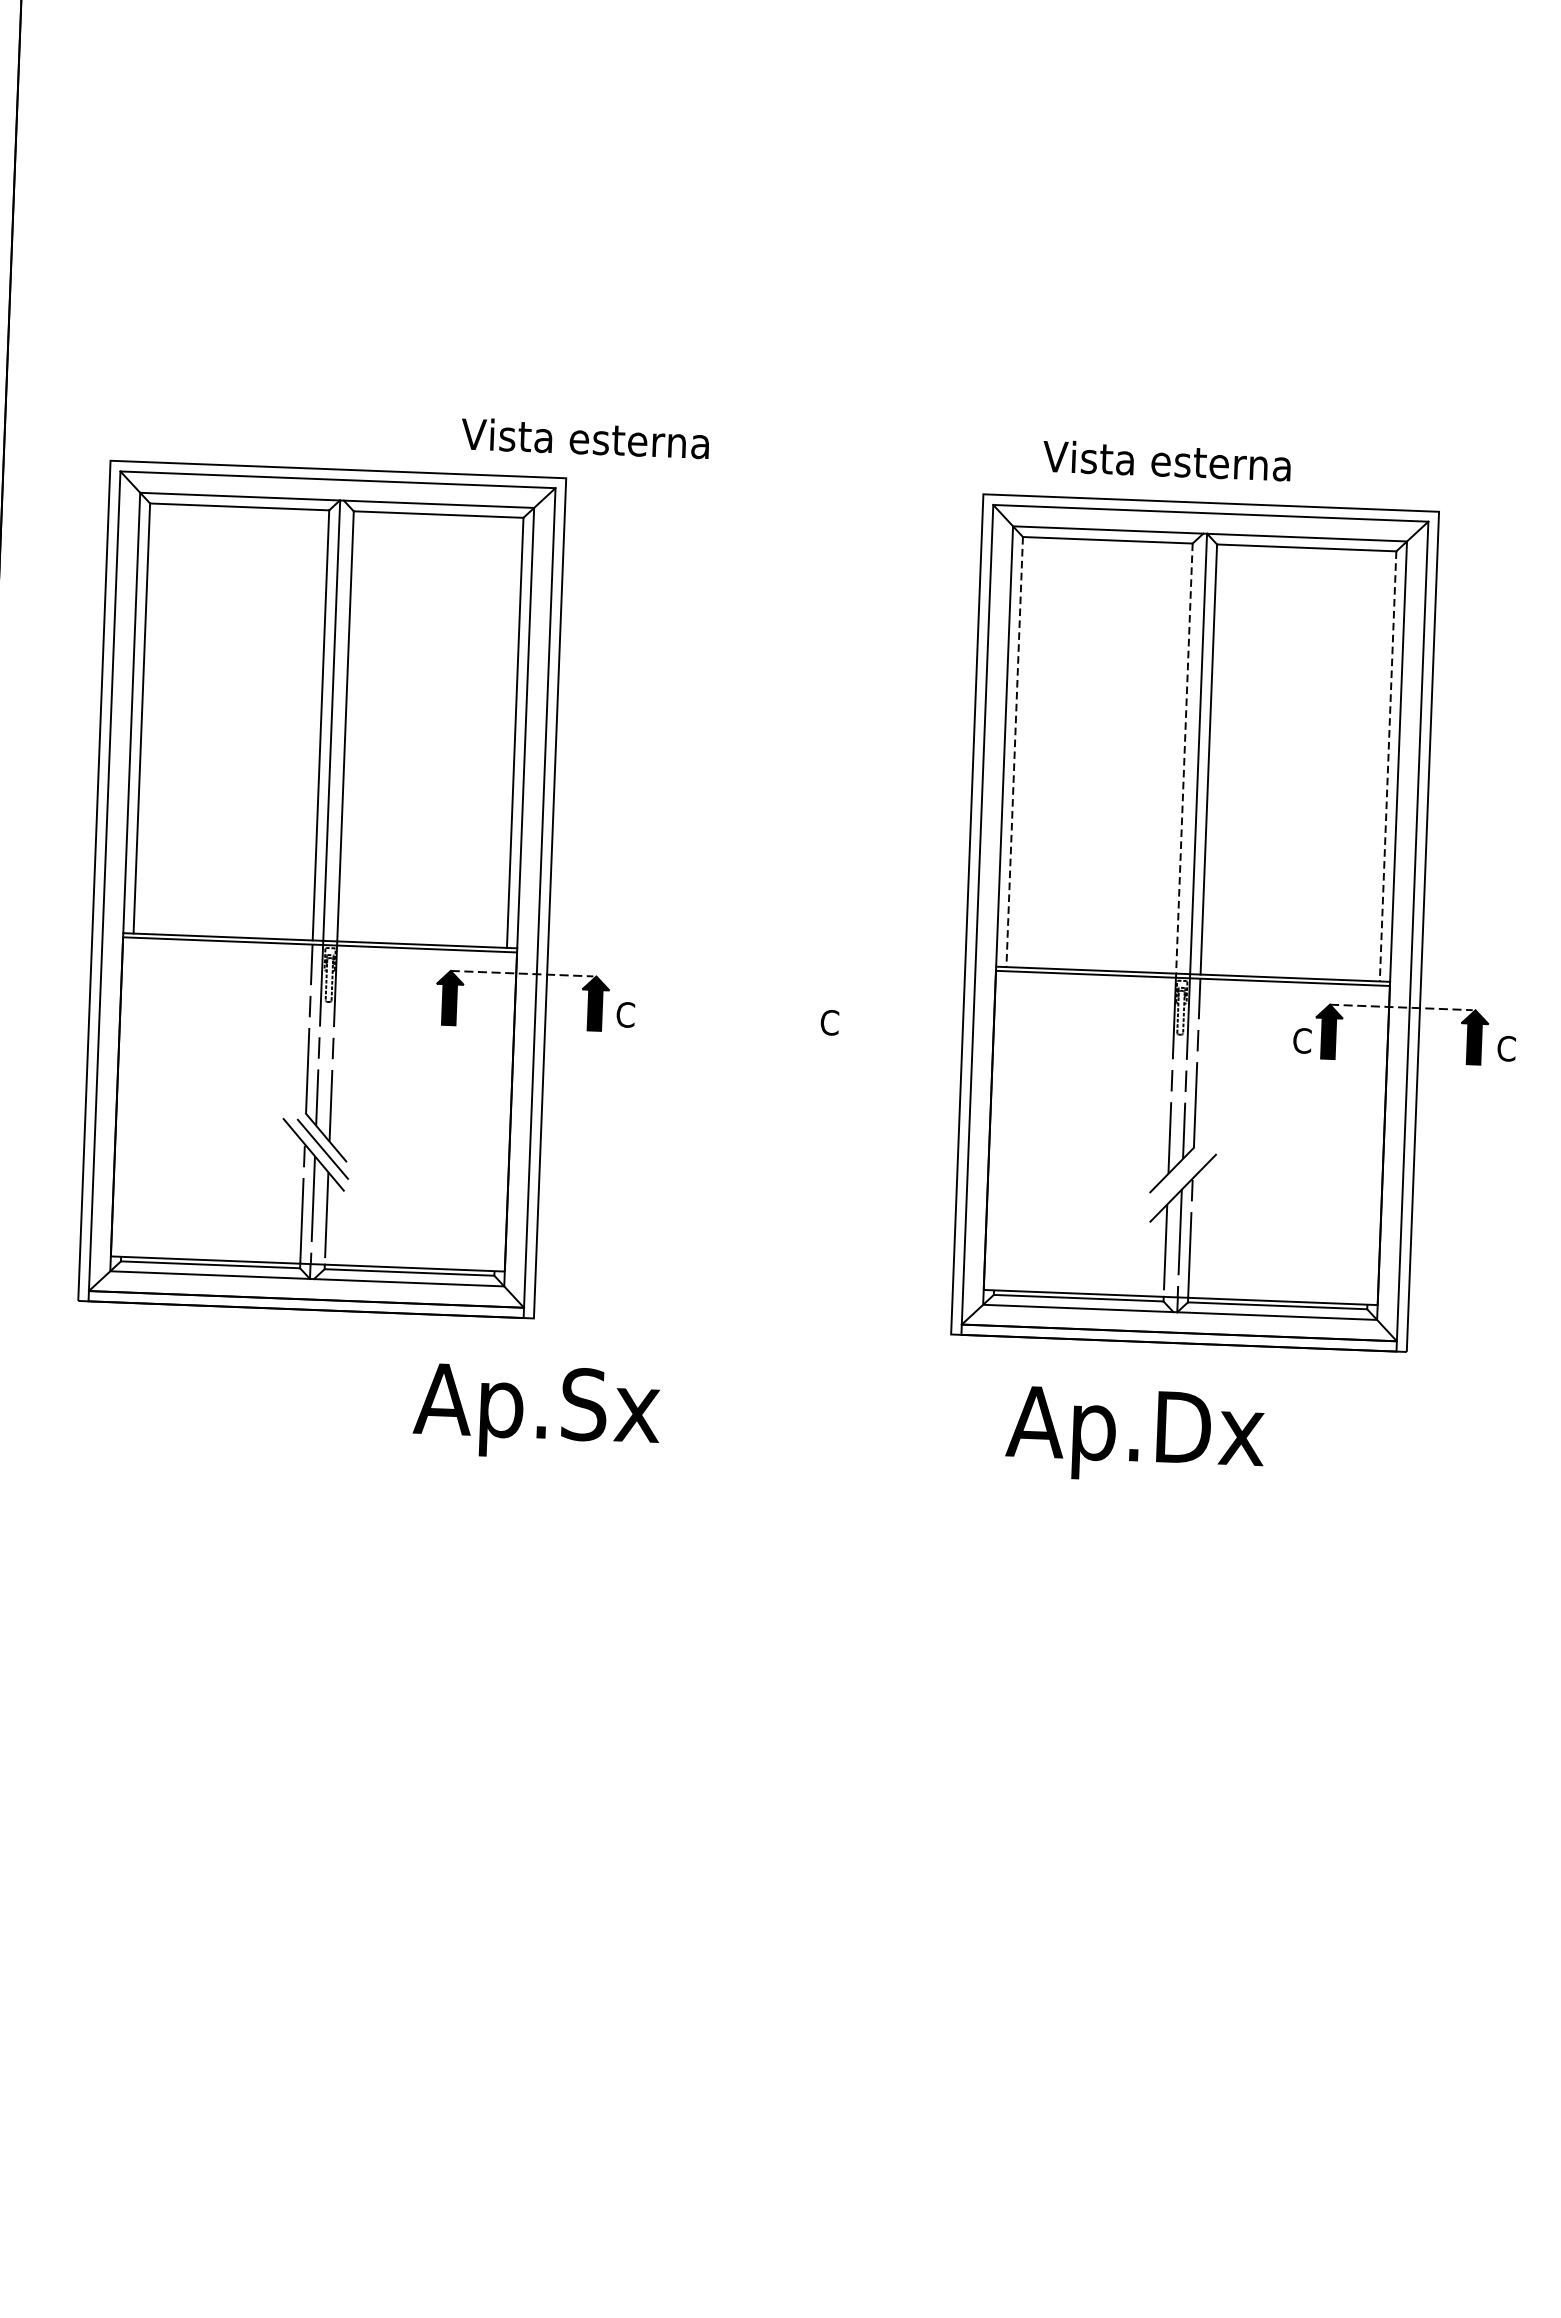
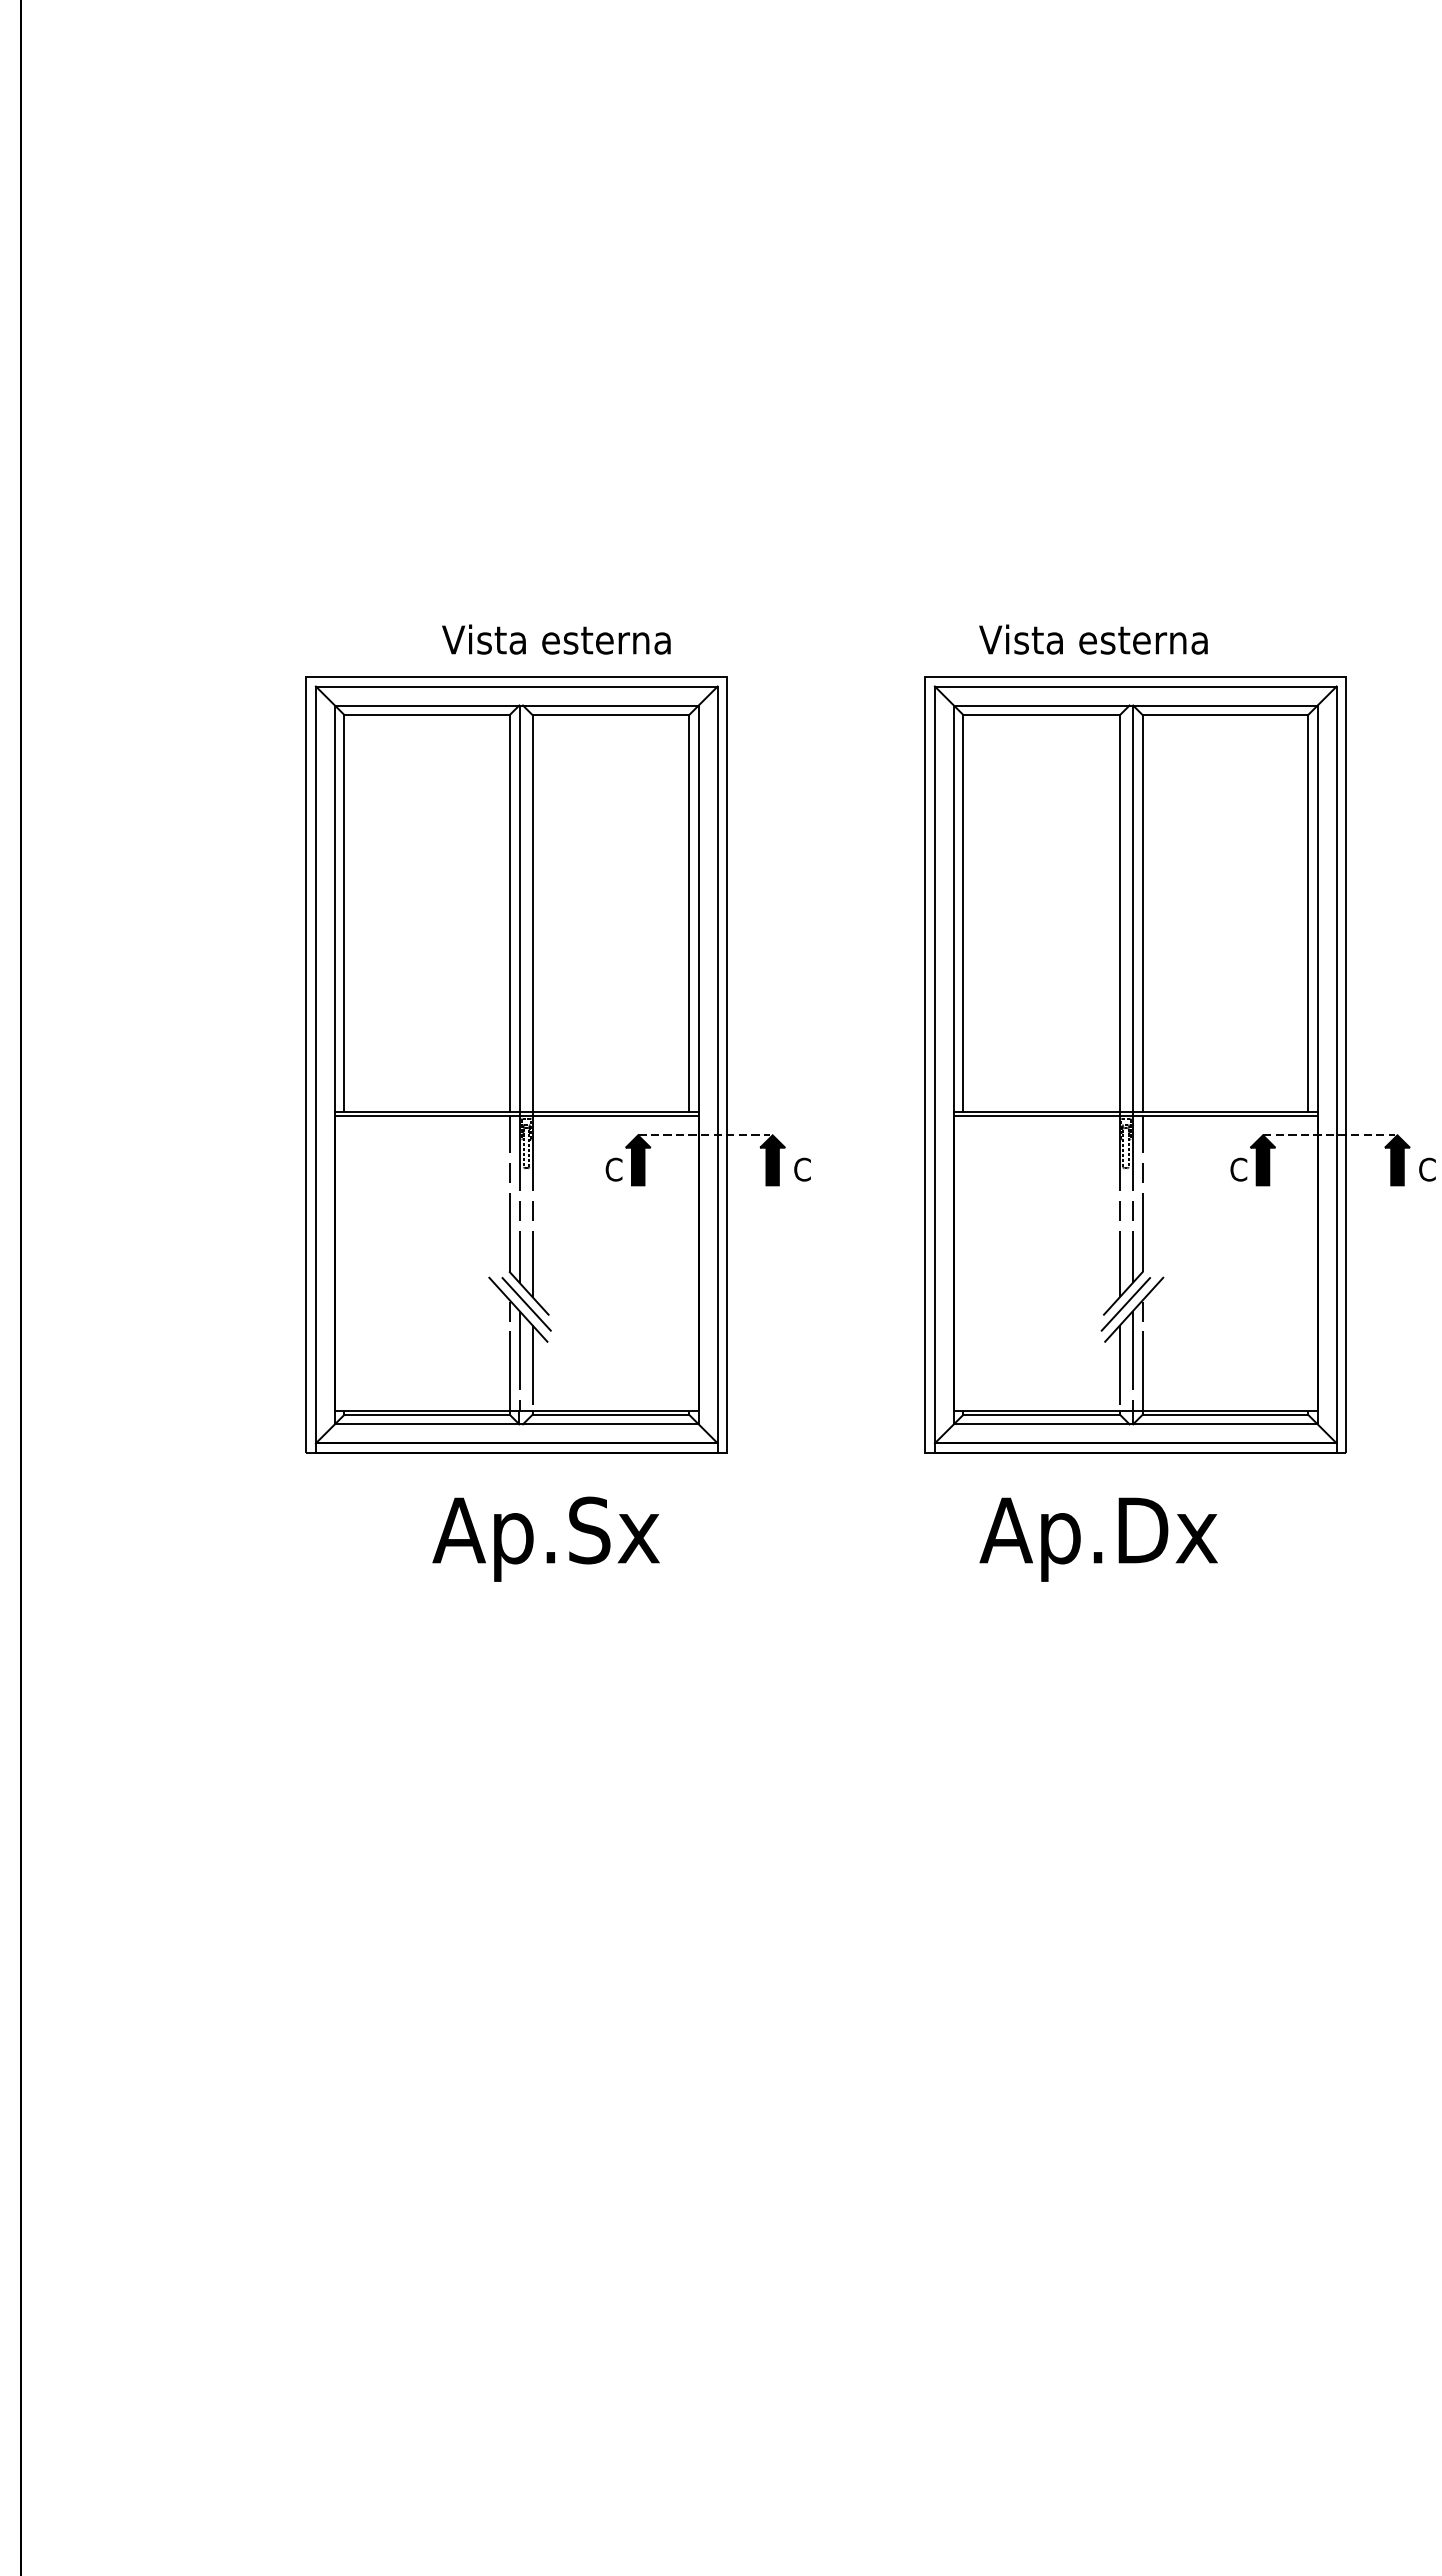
line: (1014, 751) -> (963, 913), dashed -> solid
line: (1184, 758) -> (1120, 913), dashed -> solid
line: (1388, 766) -> (1308, 913), dashed -> solid
part: (353, 890) -> (545, 1064), moved
line: (1174, 1182) -> (1125, 1304), added

